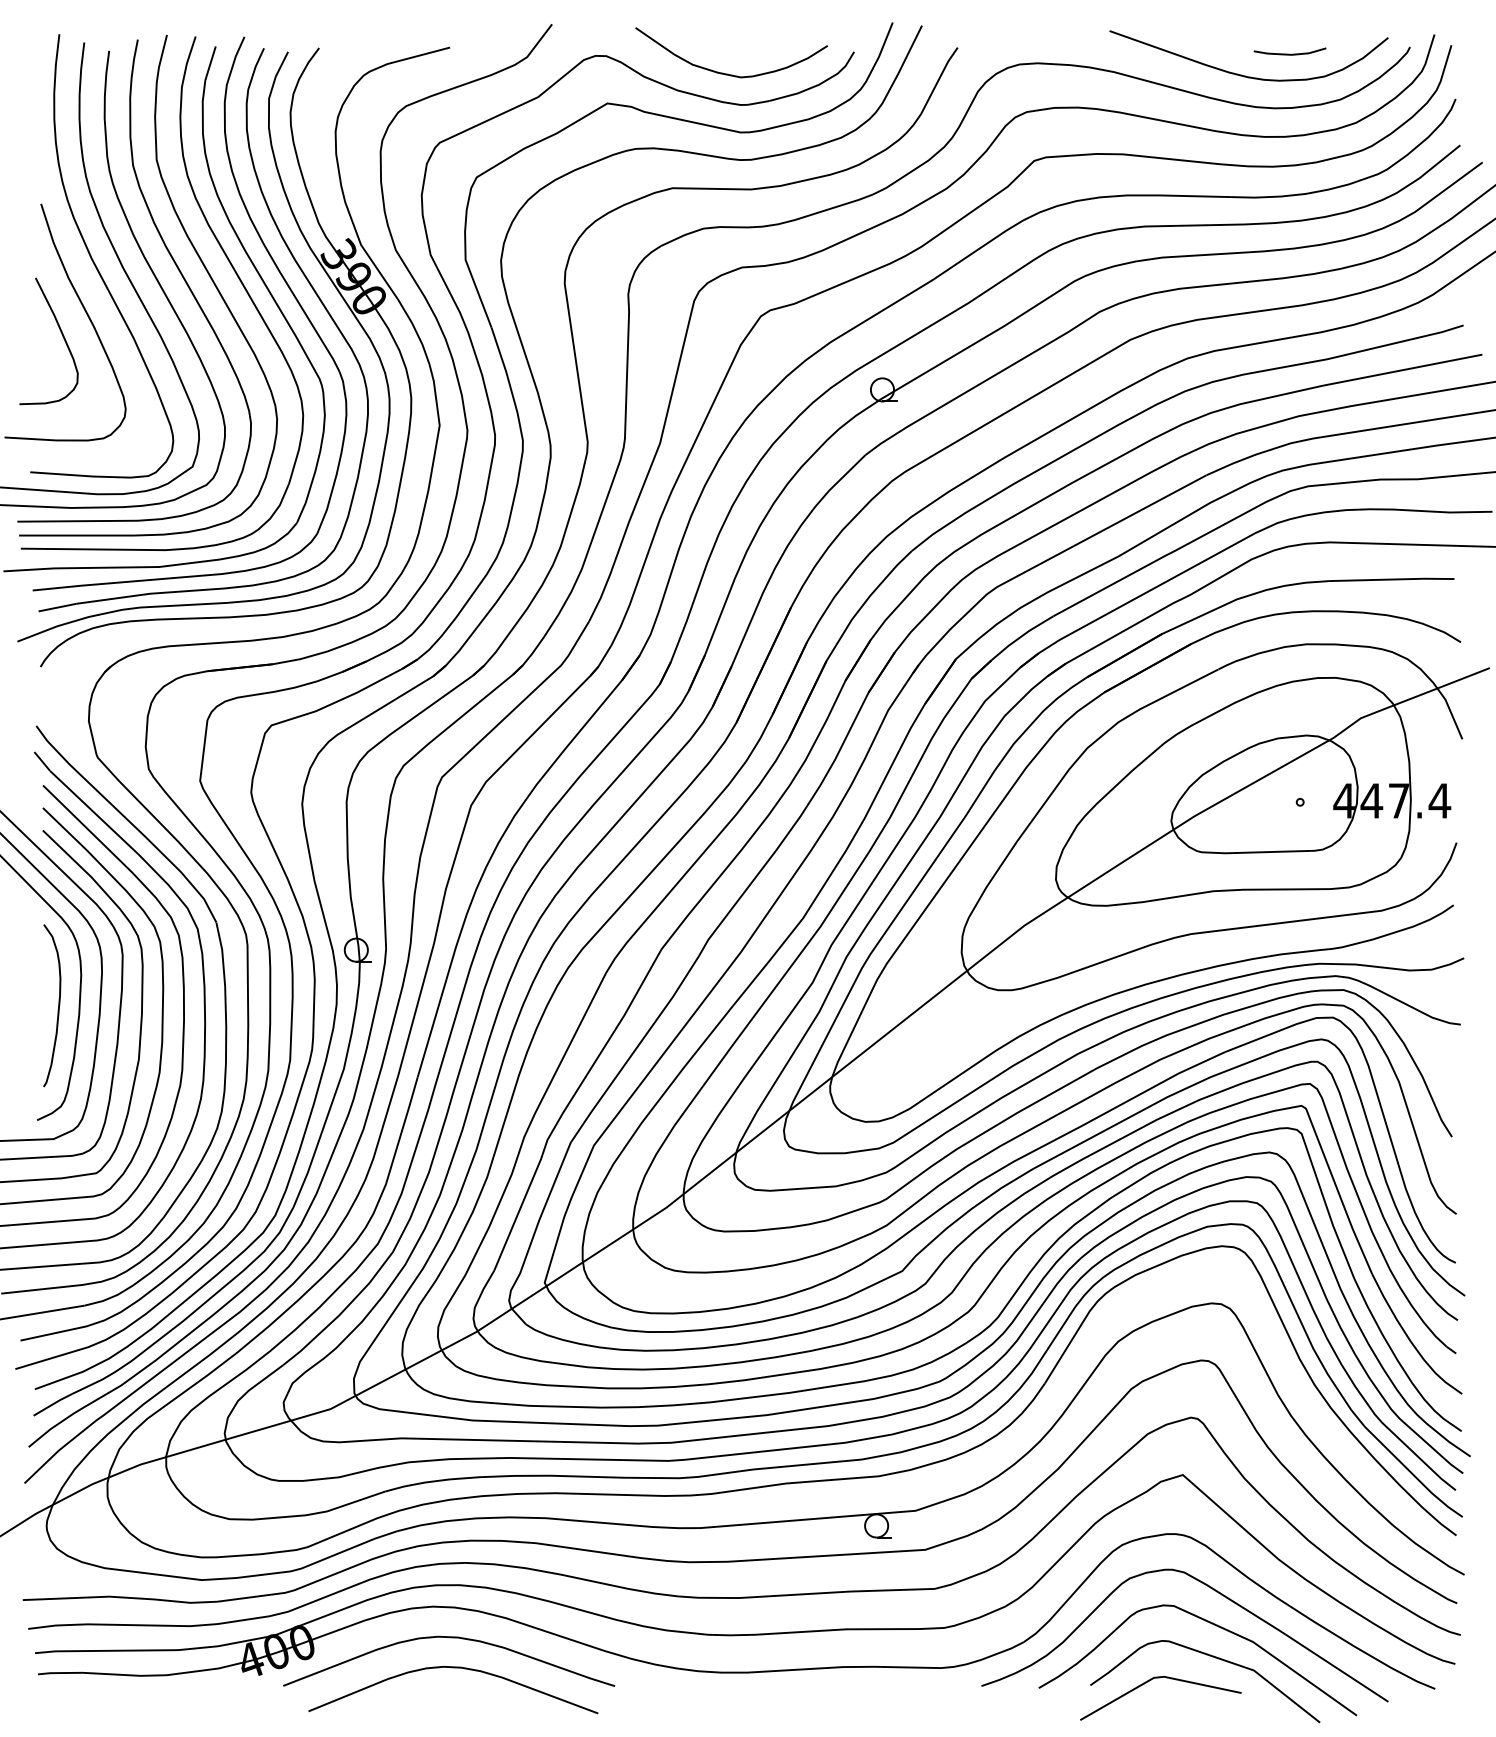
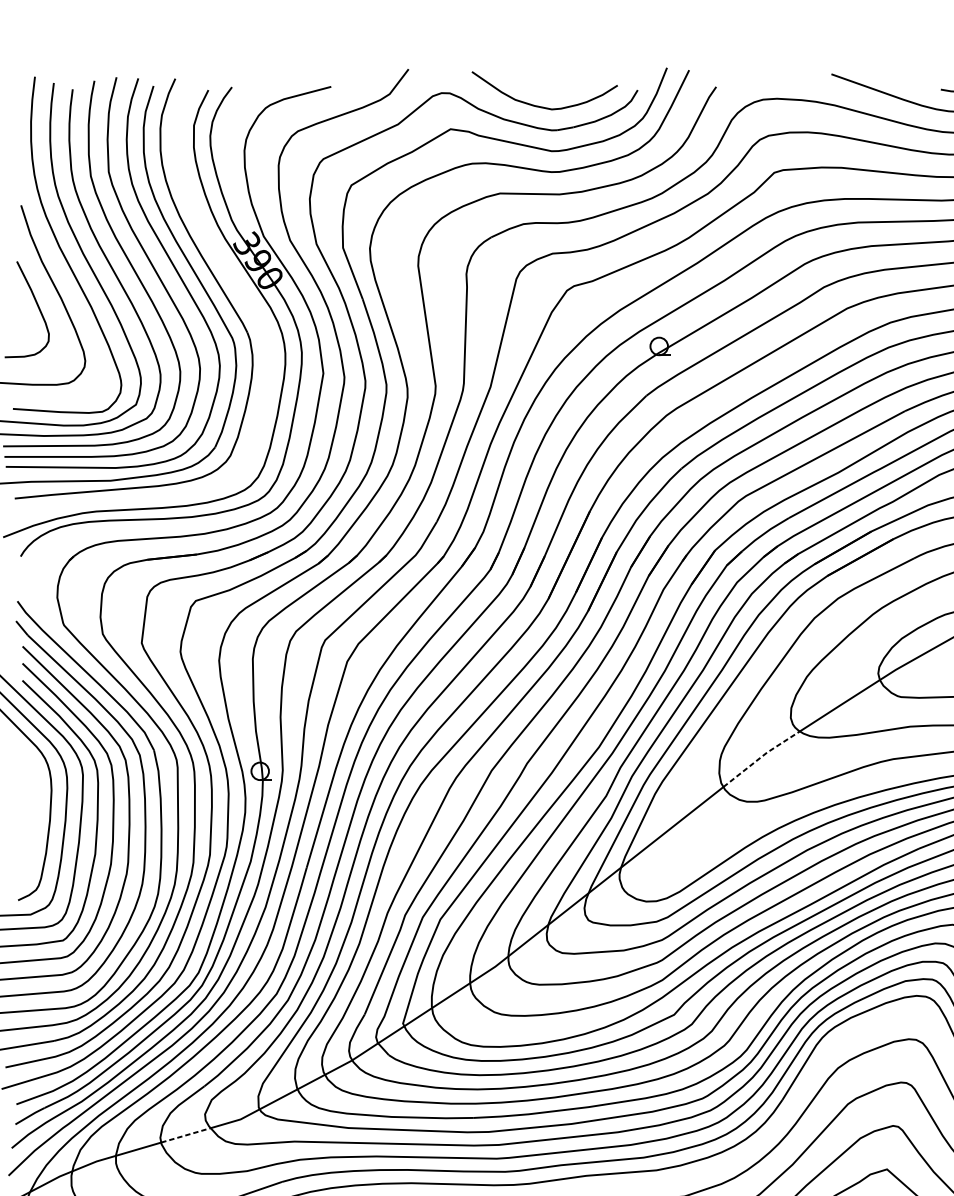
part: (301, 272) -> (218, 257), removed
line: (1016, 931) -> (760, 757), solid -> dashed
curve: (58, 1005) -> (34, 813), removed
line: (258, 1430) -> (186, 1135), solid -> dashed

